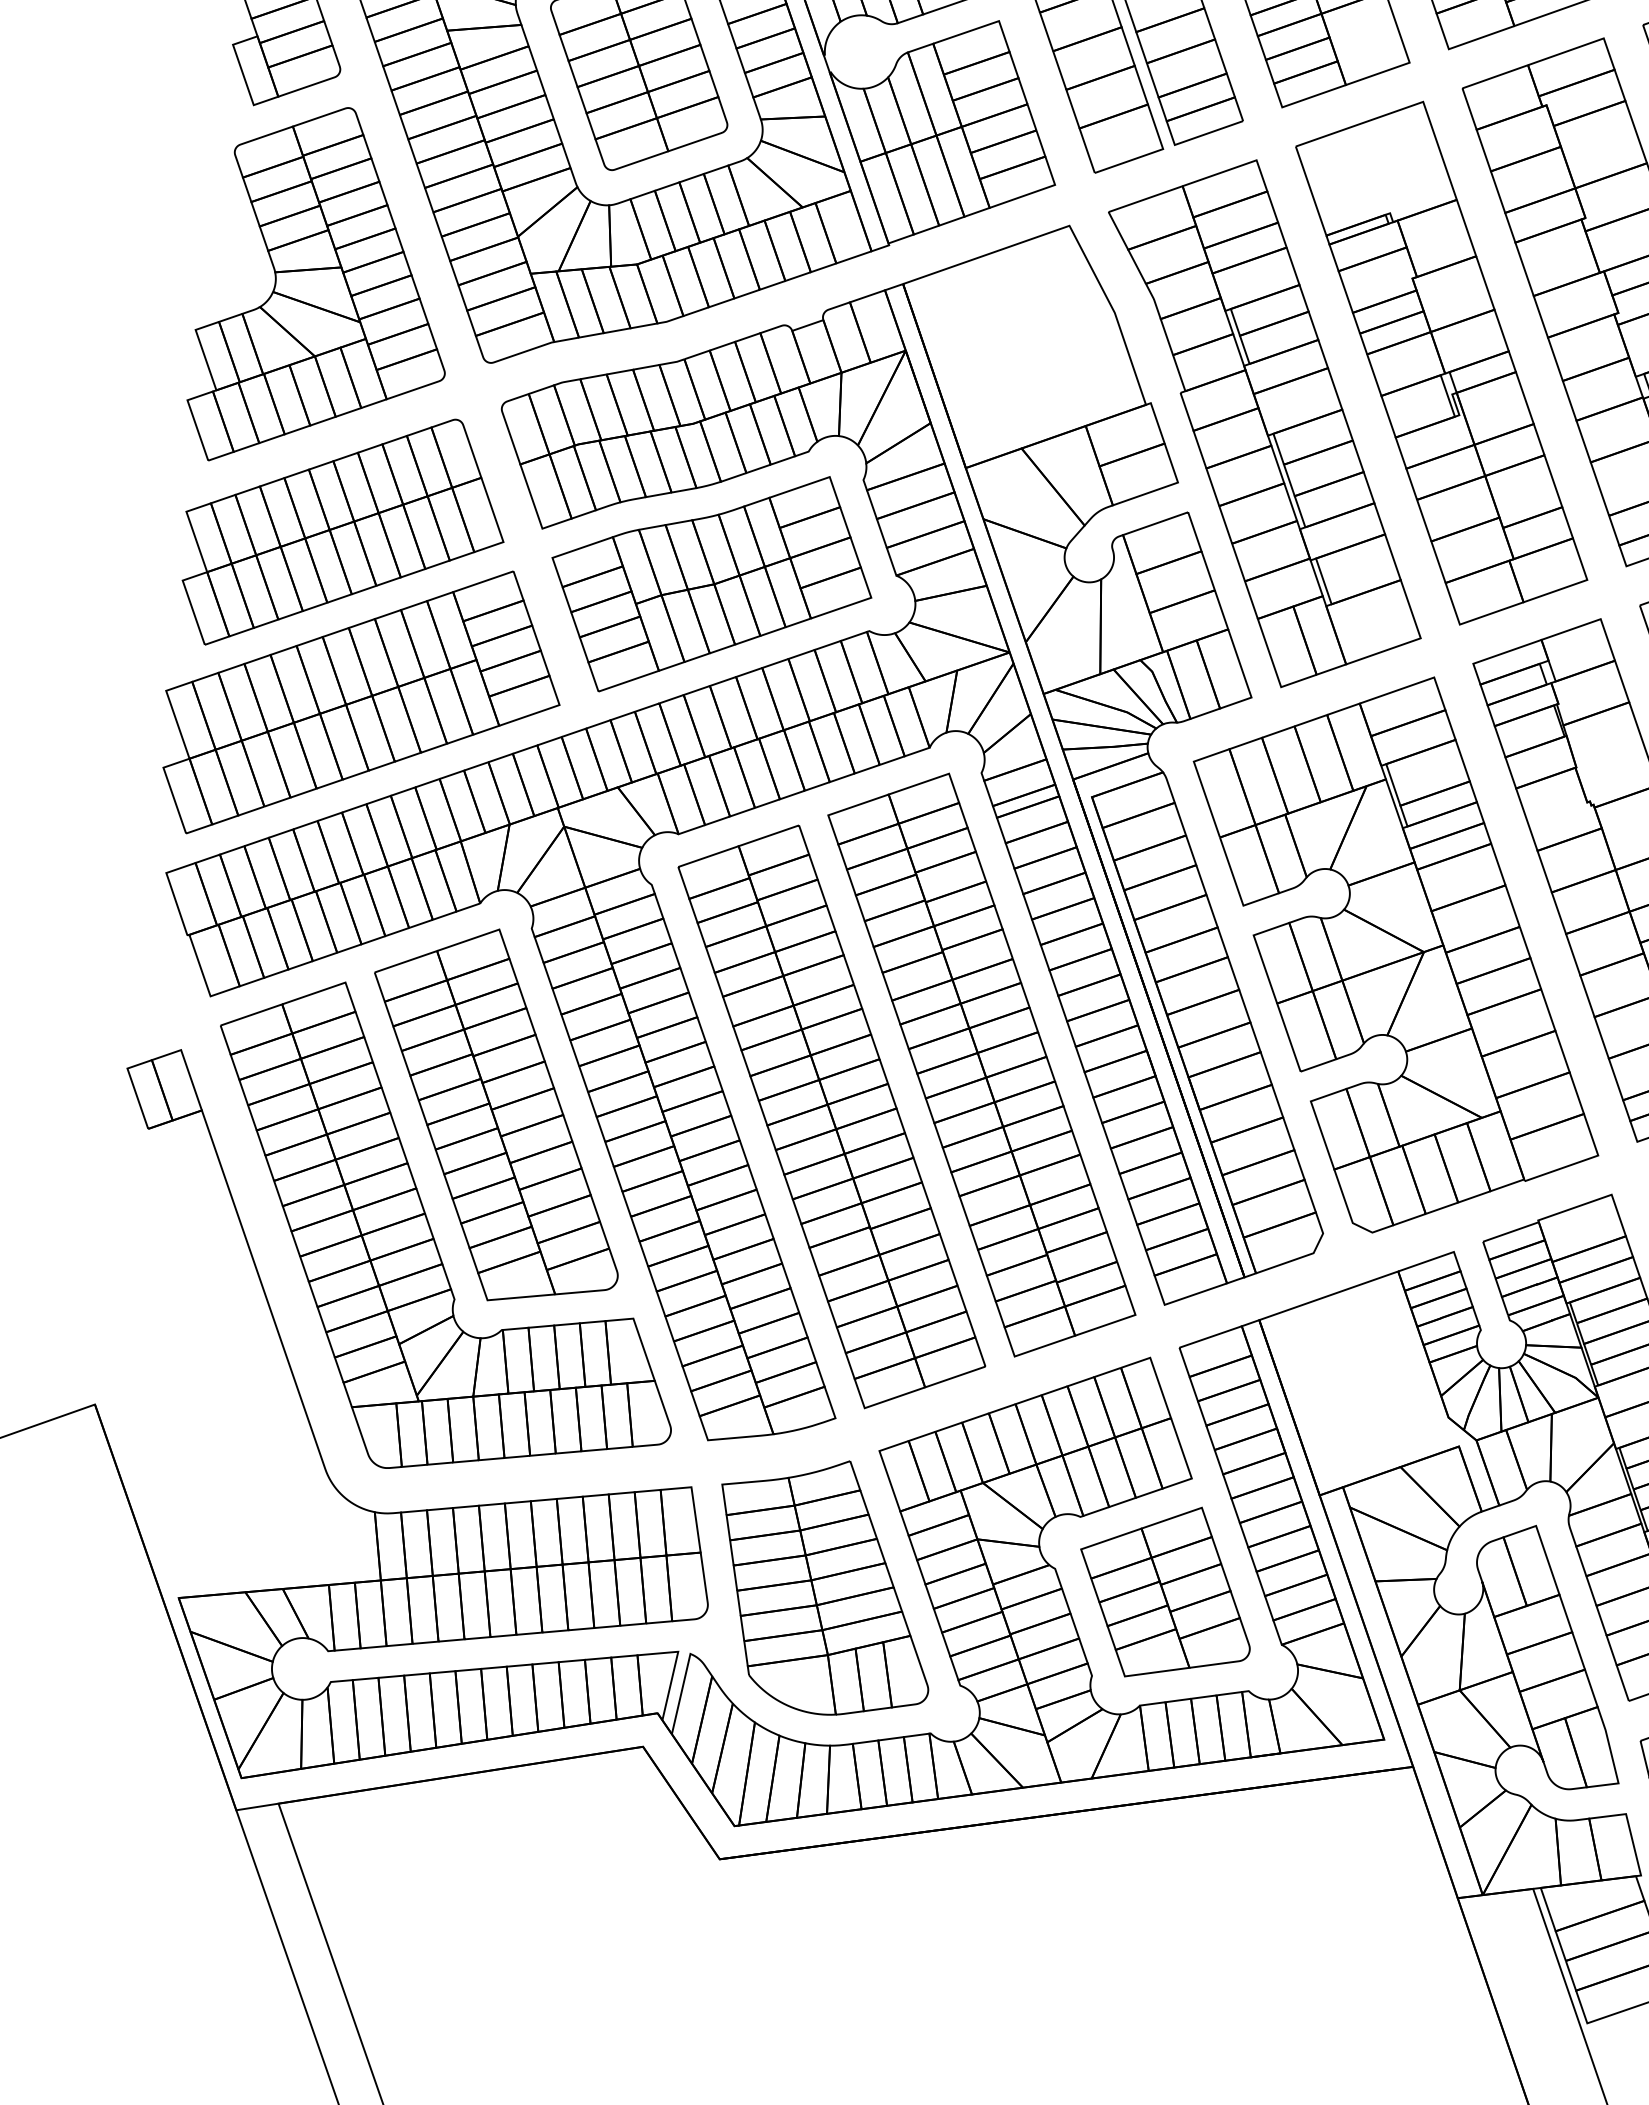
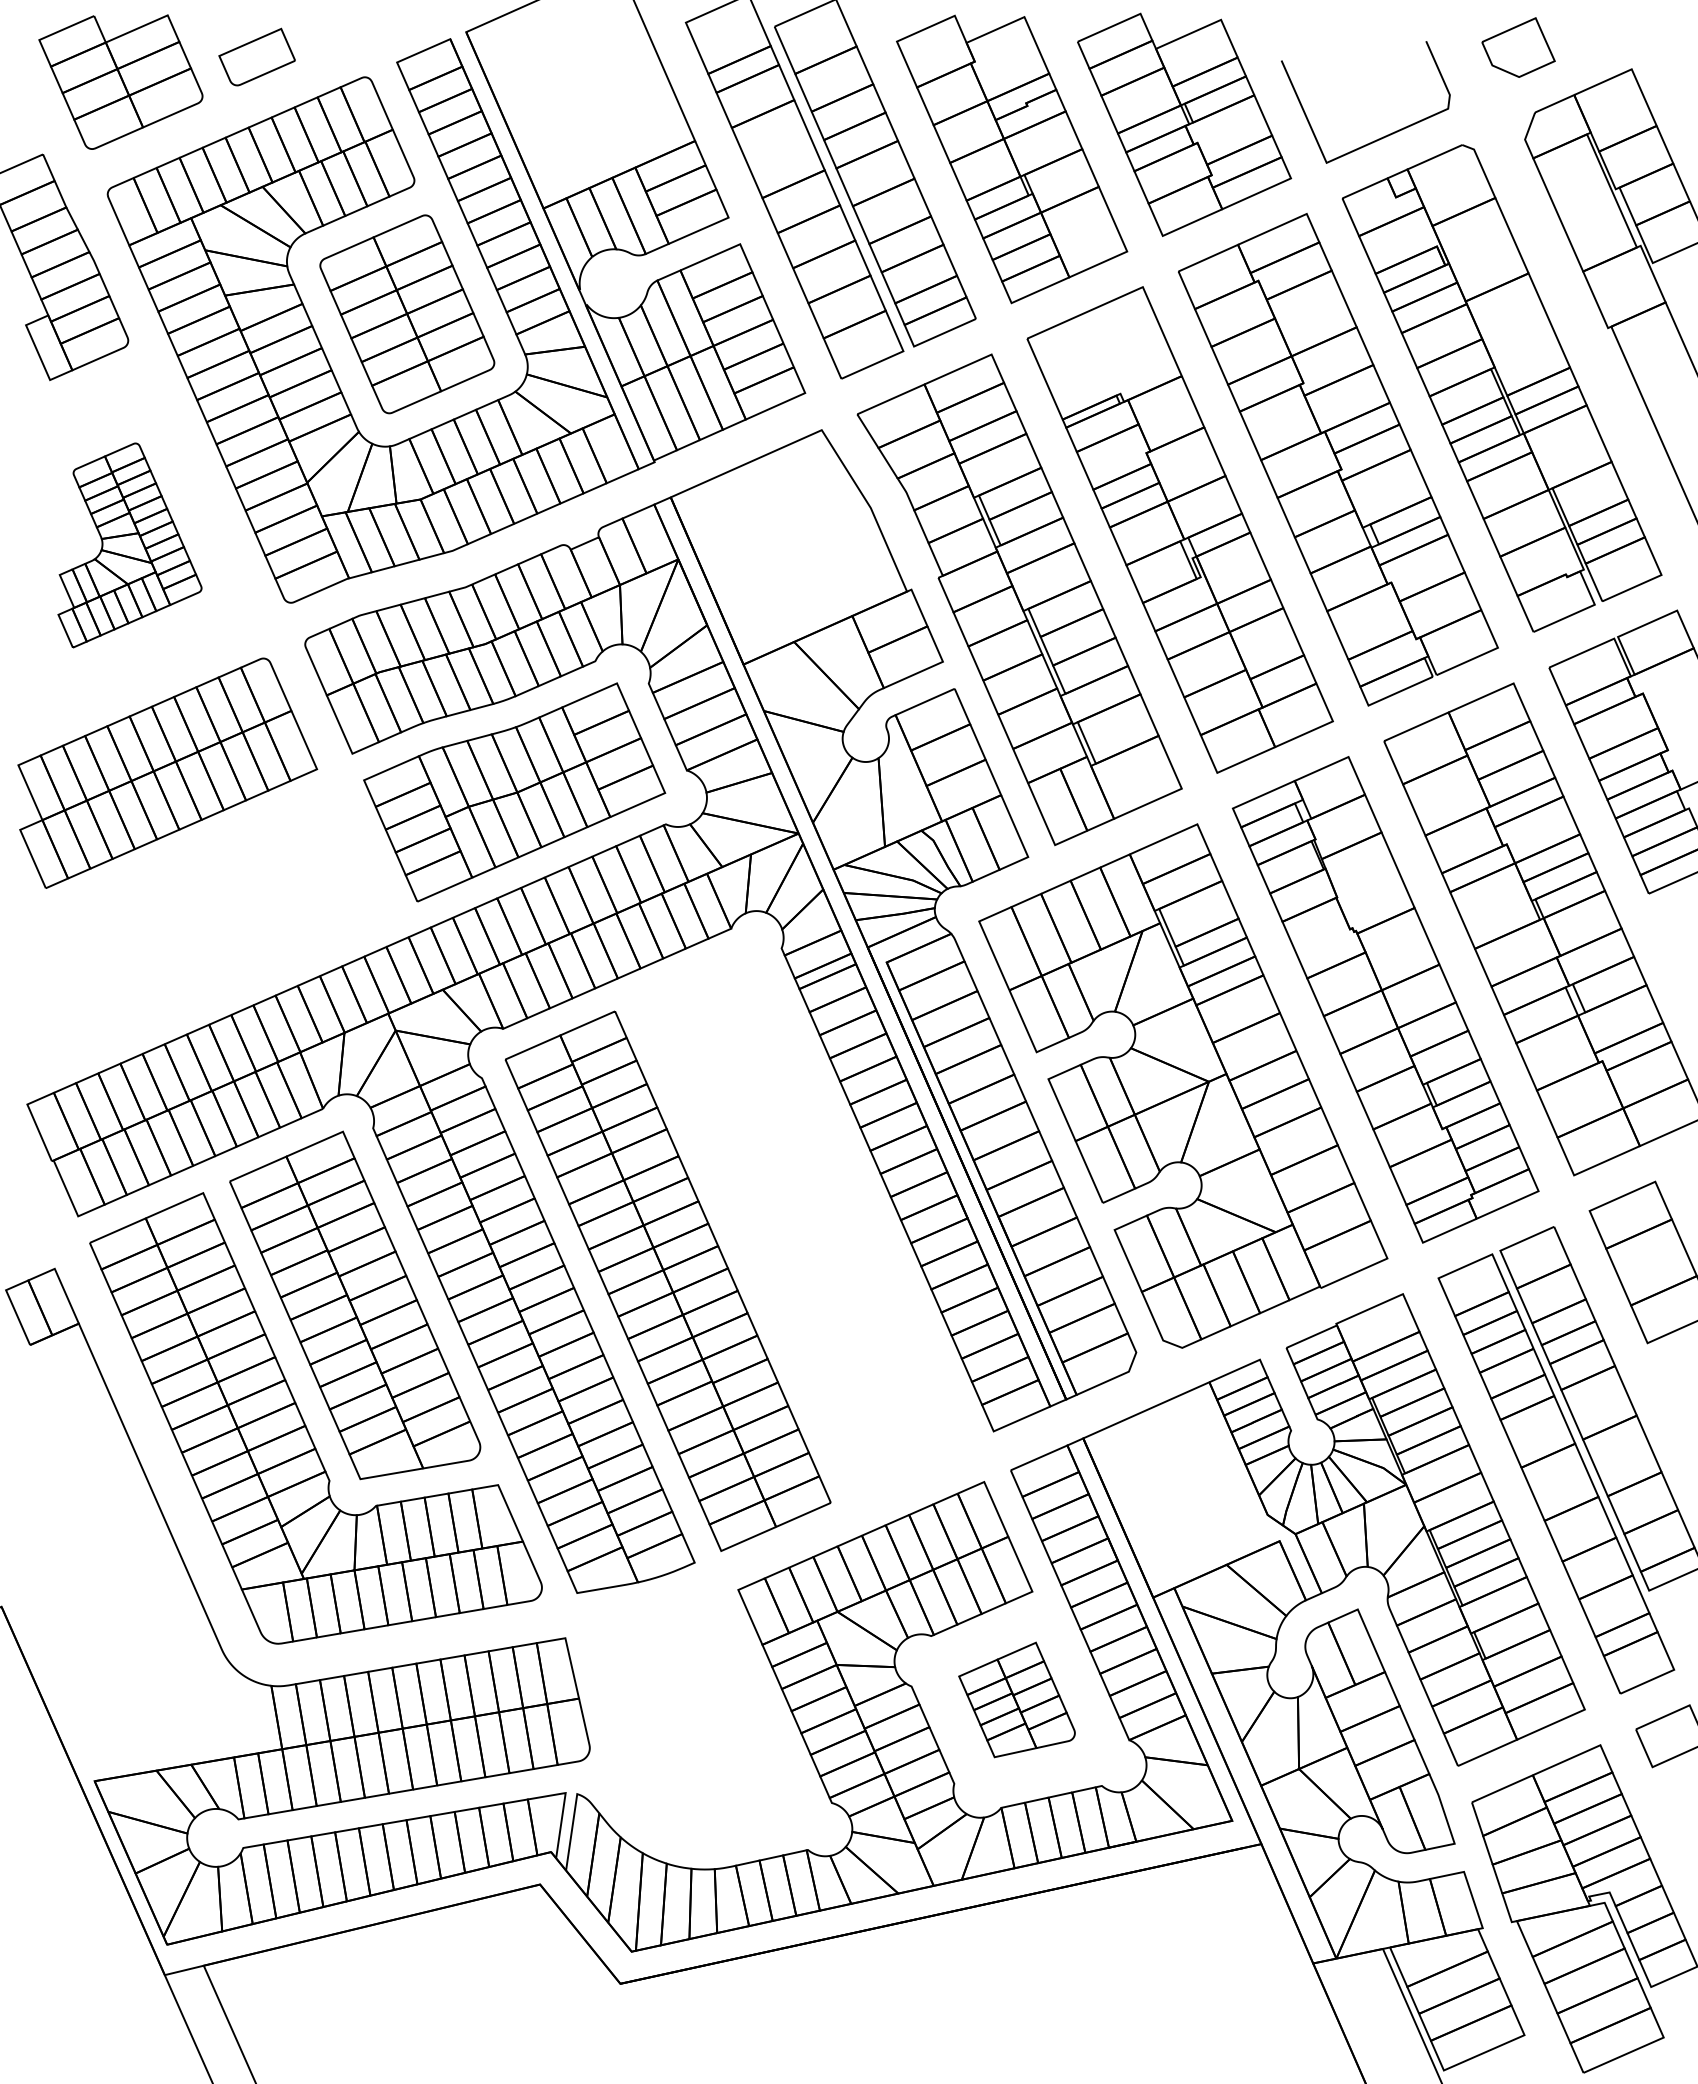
part: (323, 287) -> (129, 545), size x0.6
part: (362, 702) -> (197, 930), removed
part: (981, 1065) -> (804, 1221), removed
part: (825, 1587) -> (698, 1721), removed
part: (1165, 1591) -> (1016, 1699), size x0.7

